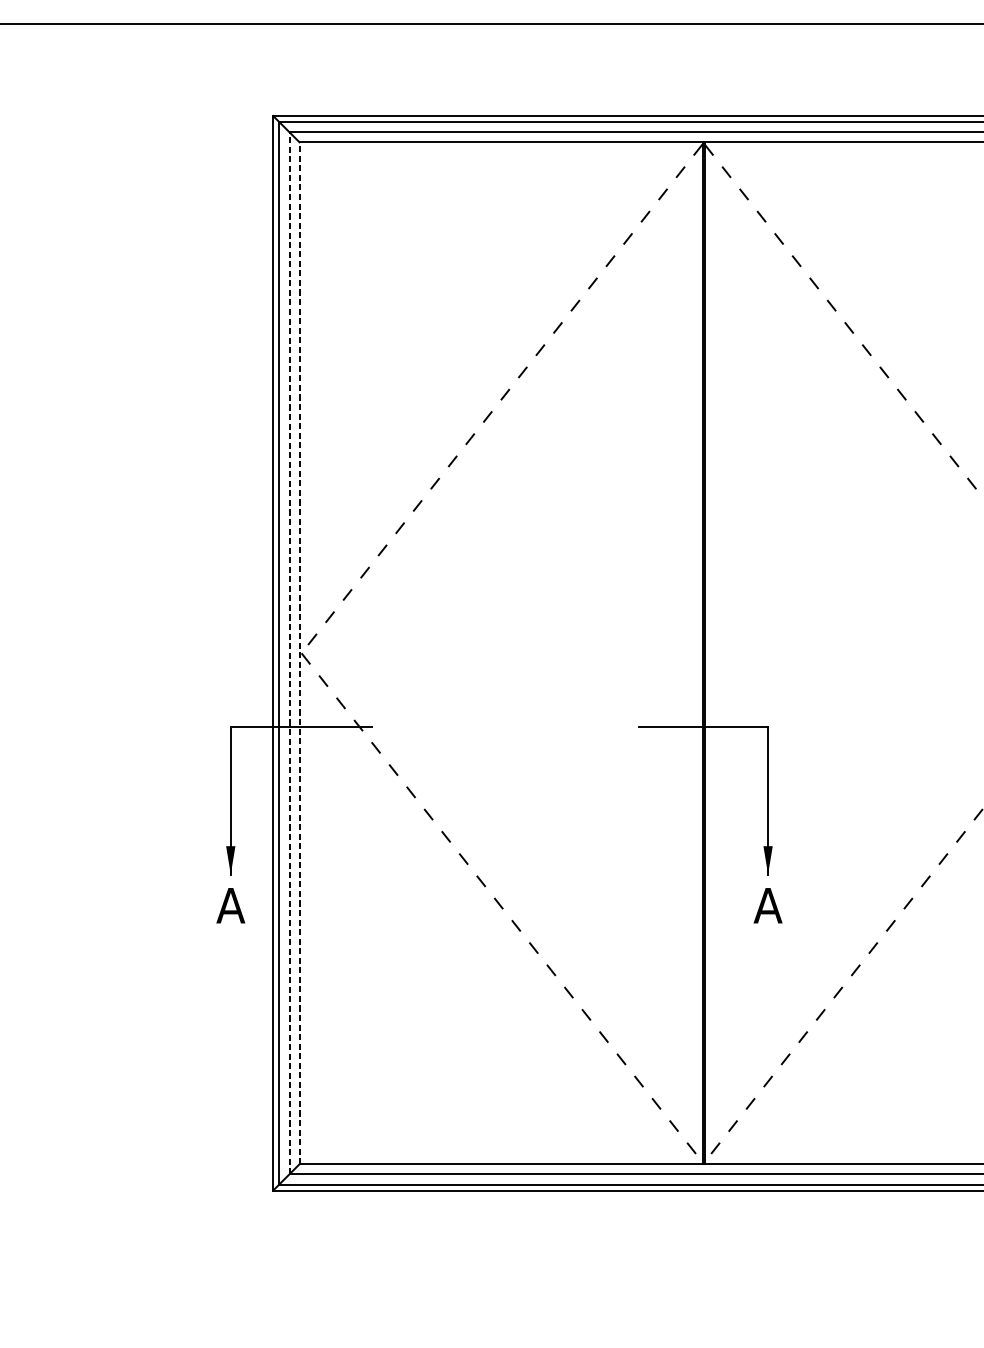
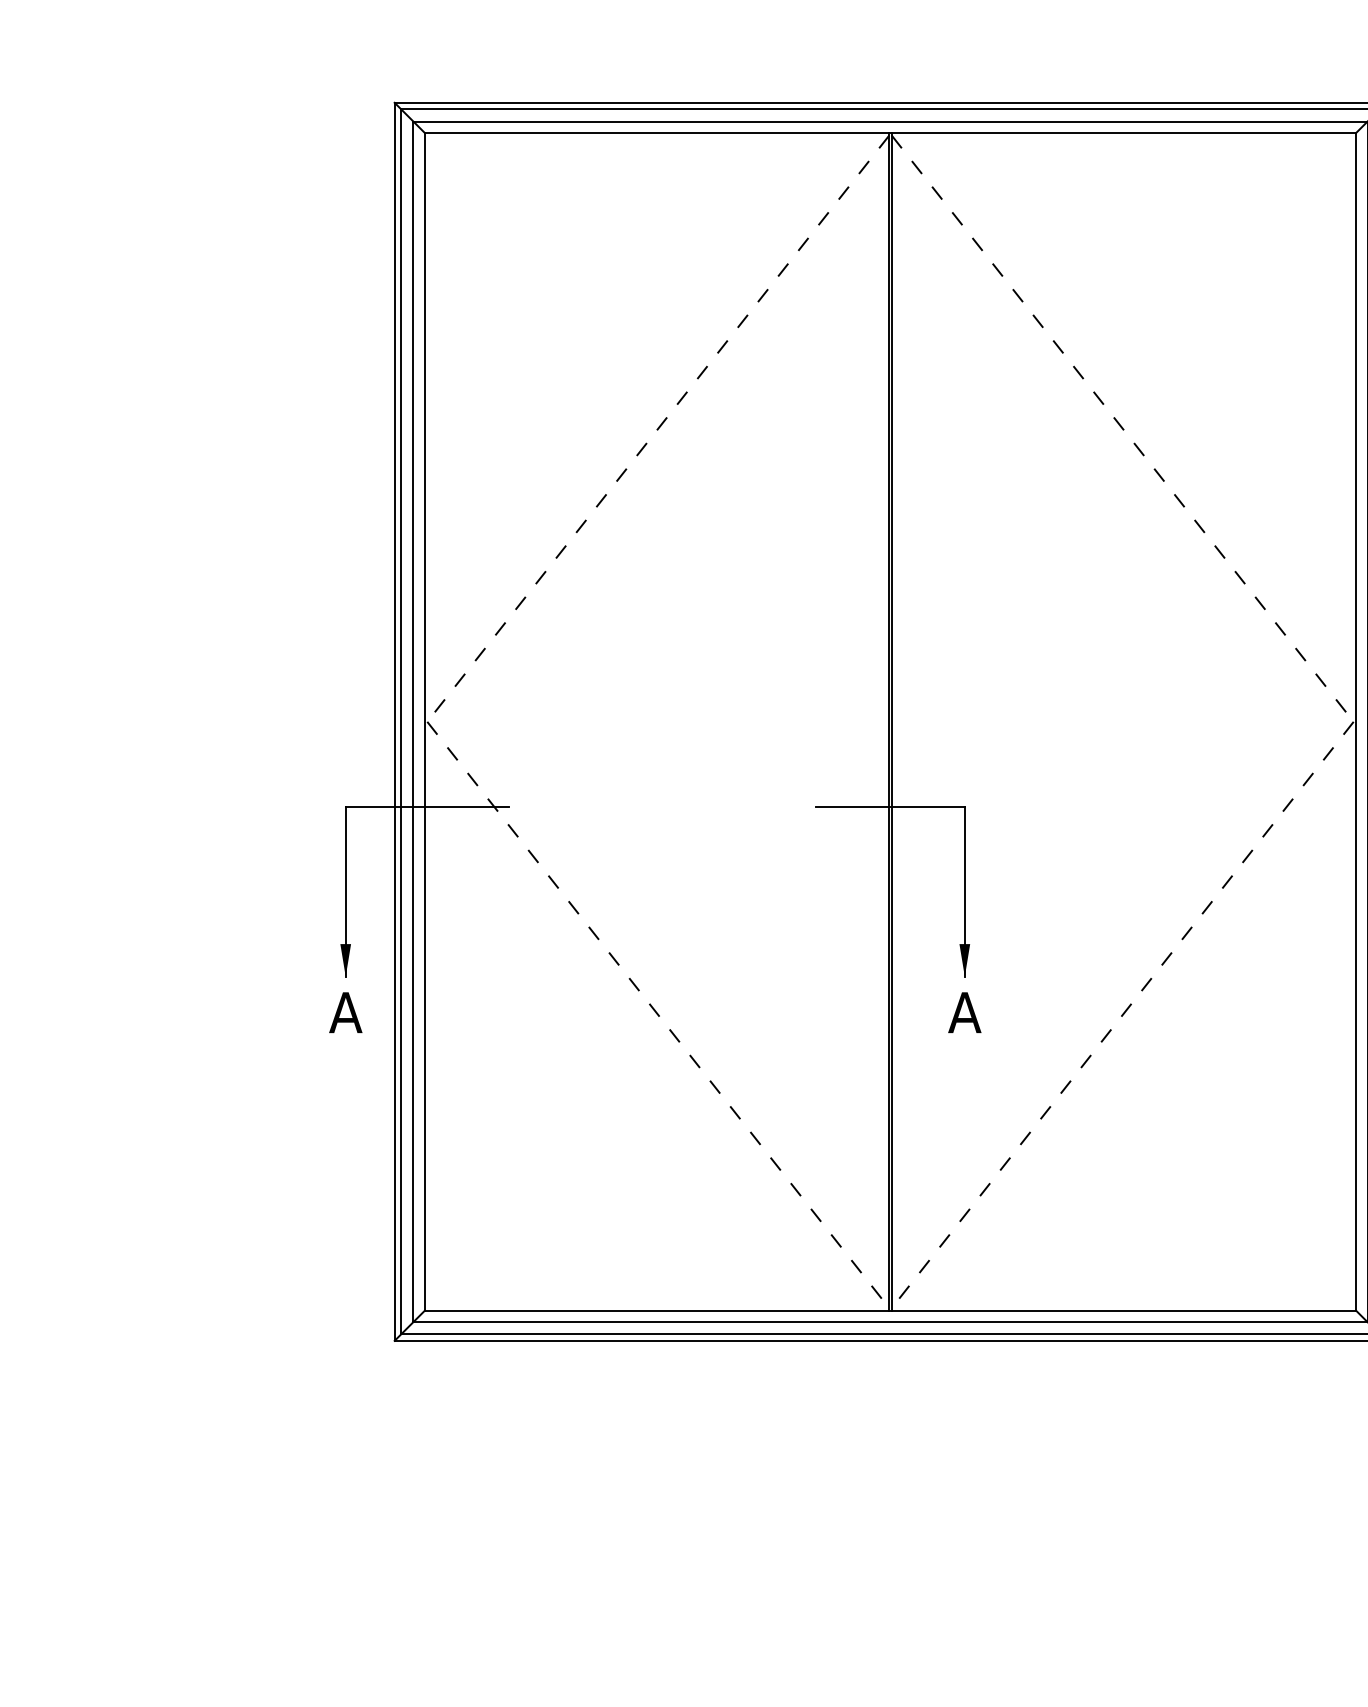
line: (289, 652) -> (413, 721), dashed -> solid
line: (299, 652) -> (424, 721), dashed -> solid

